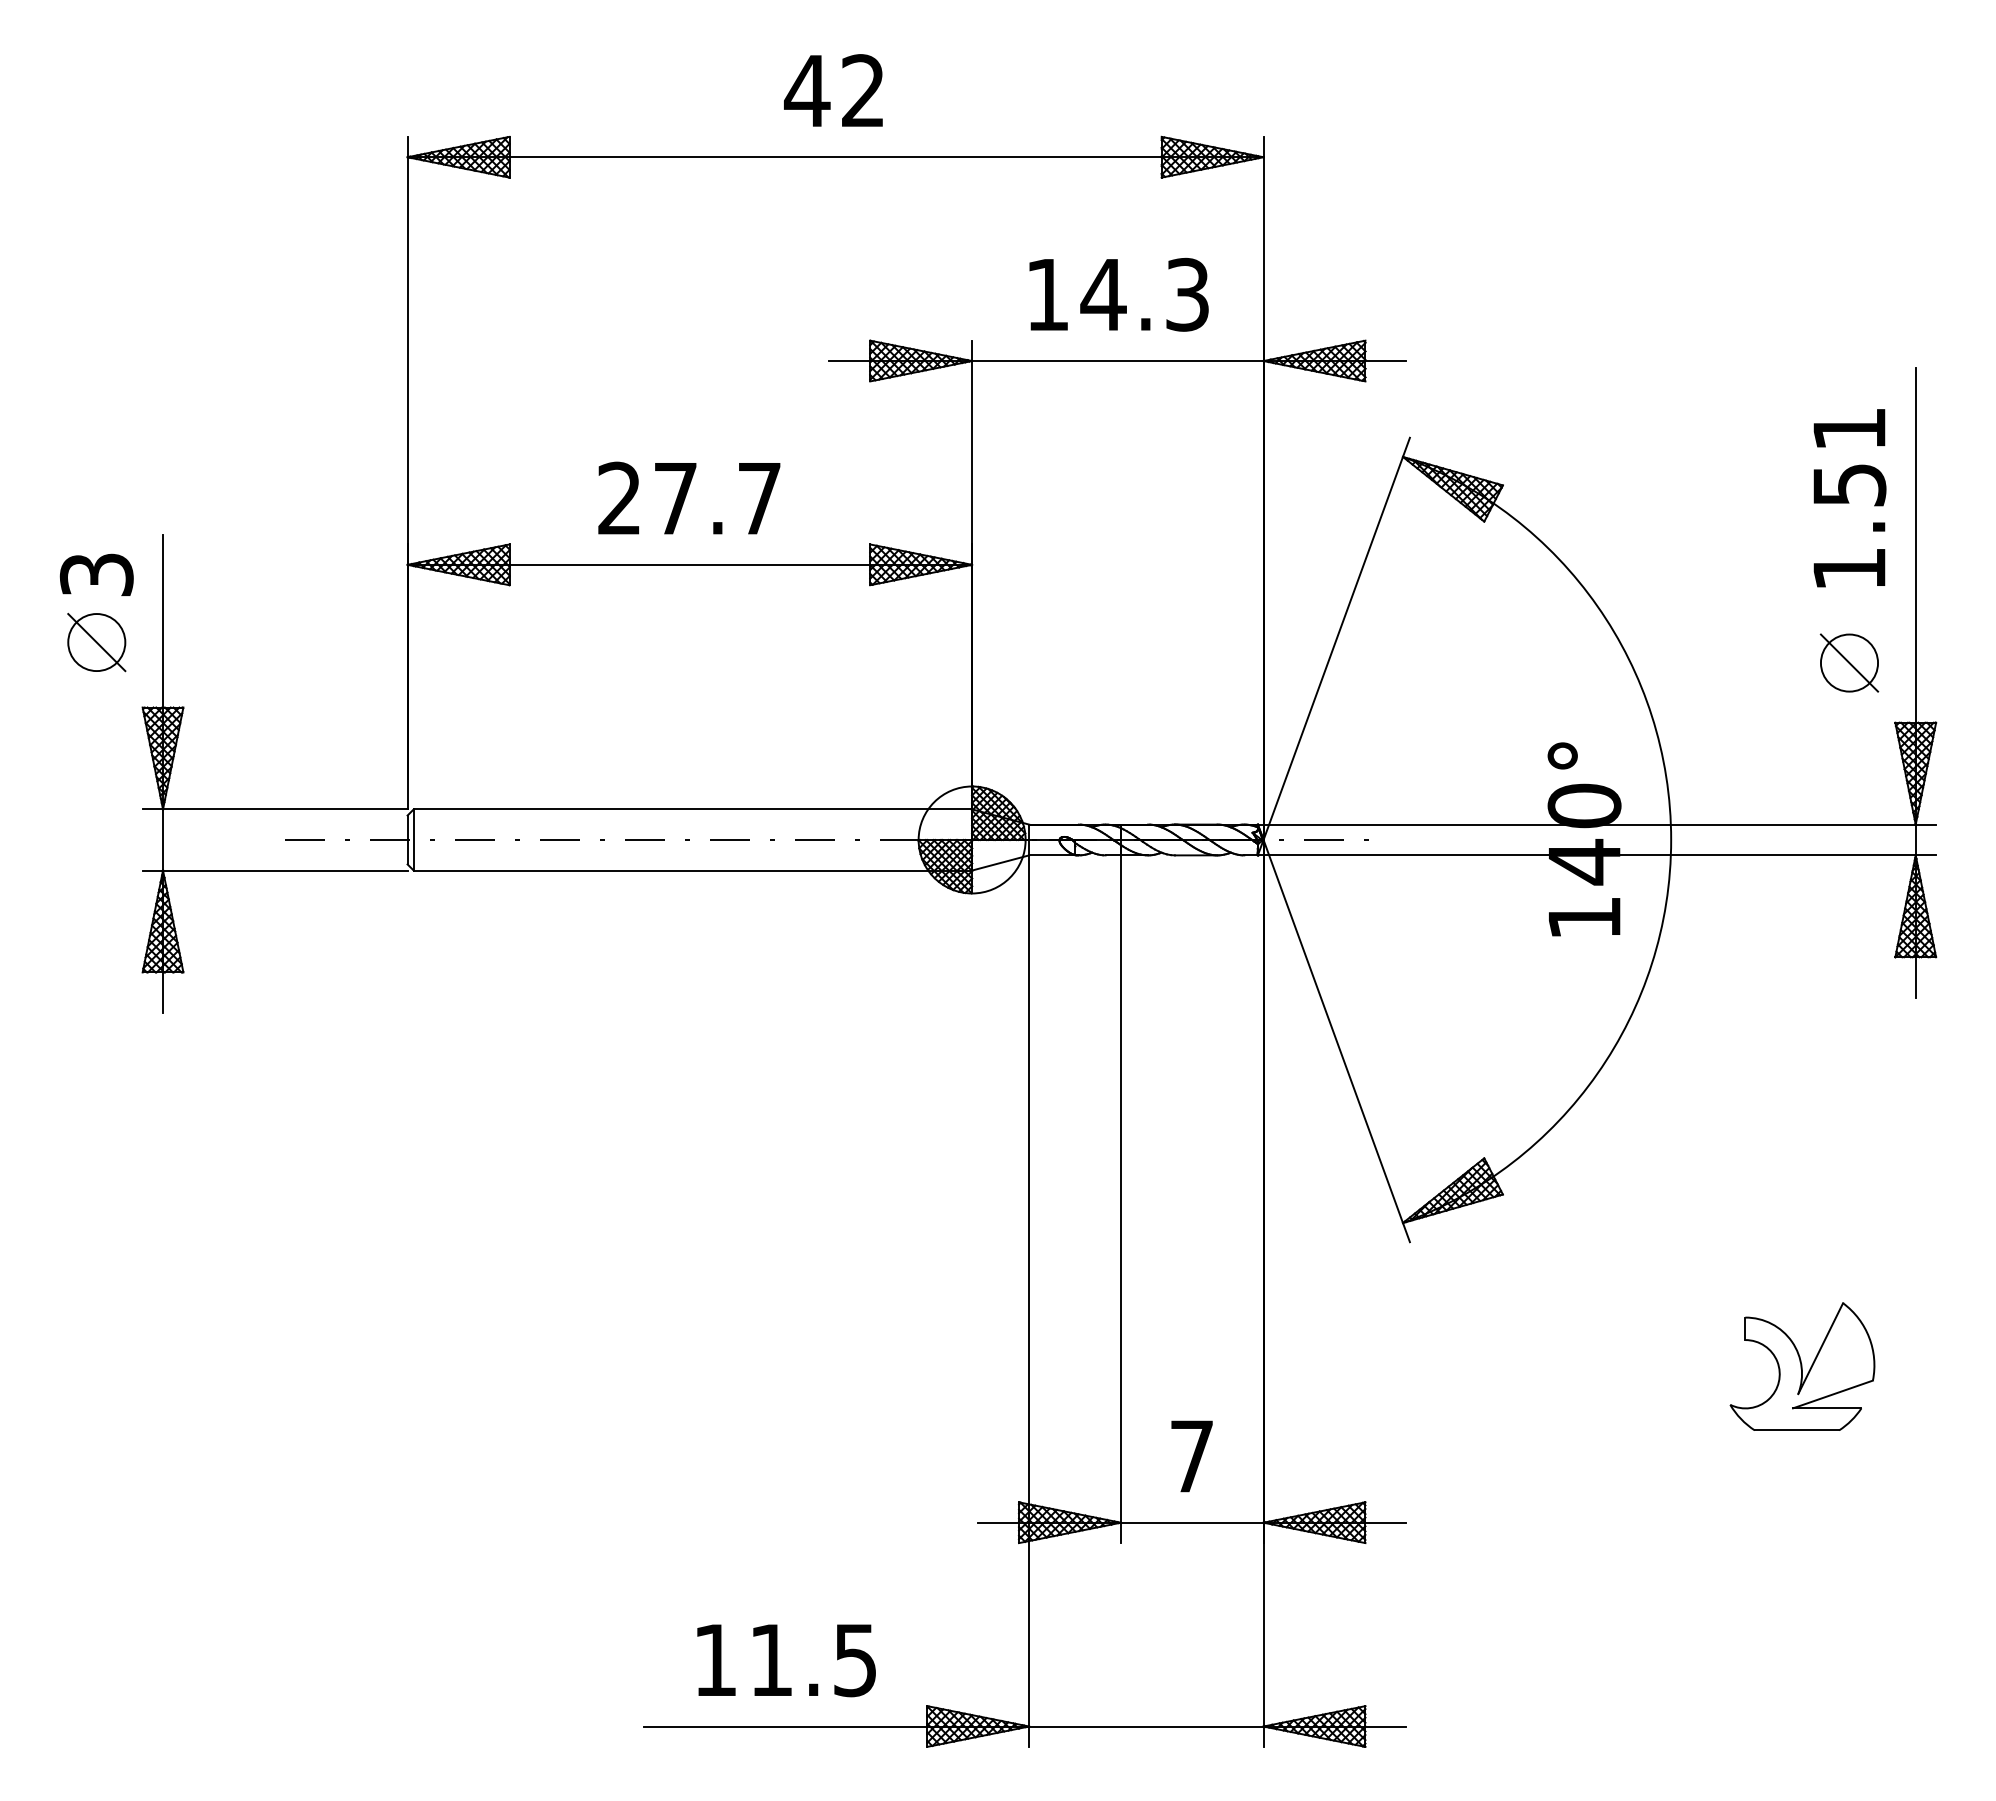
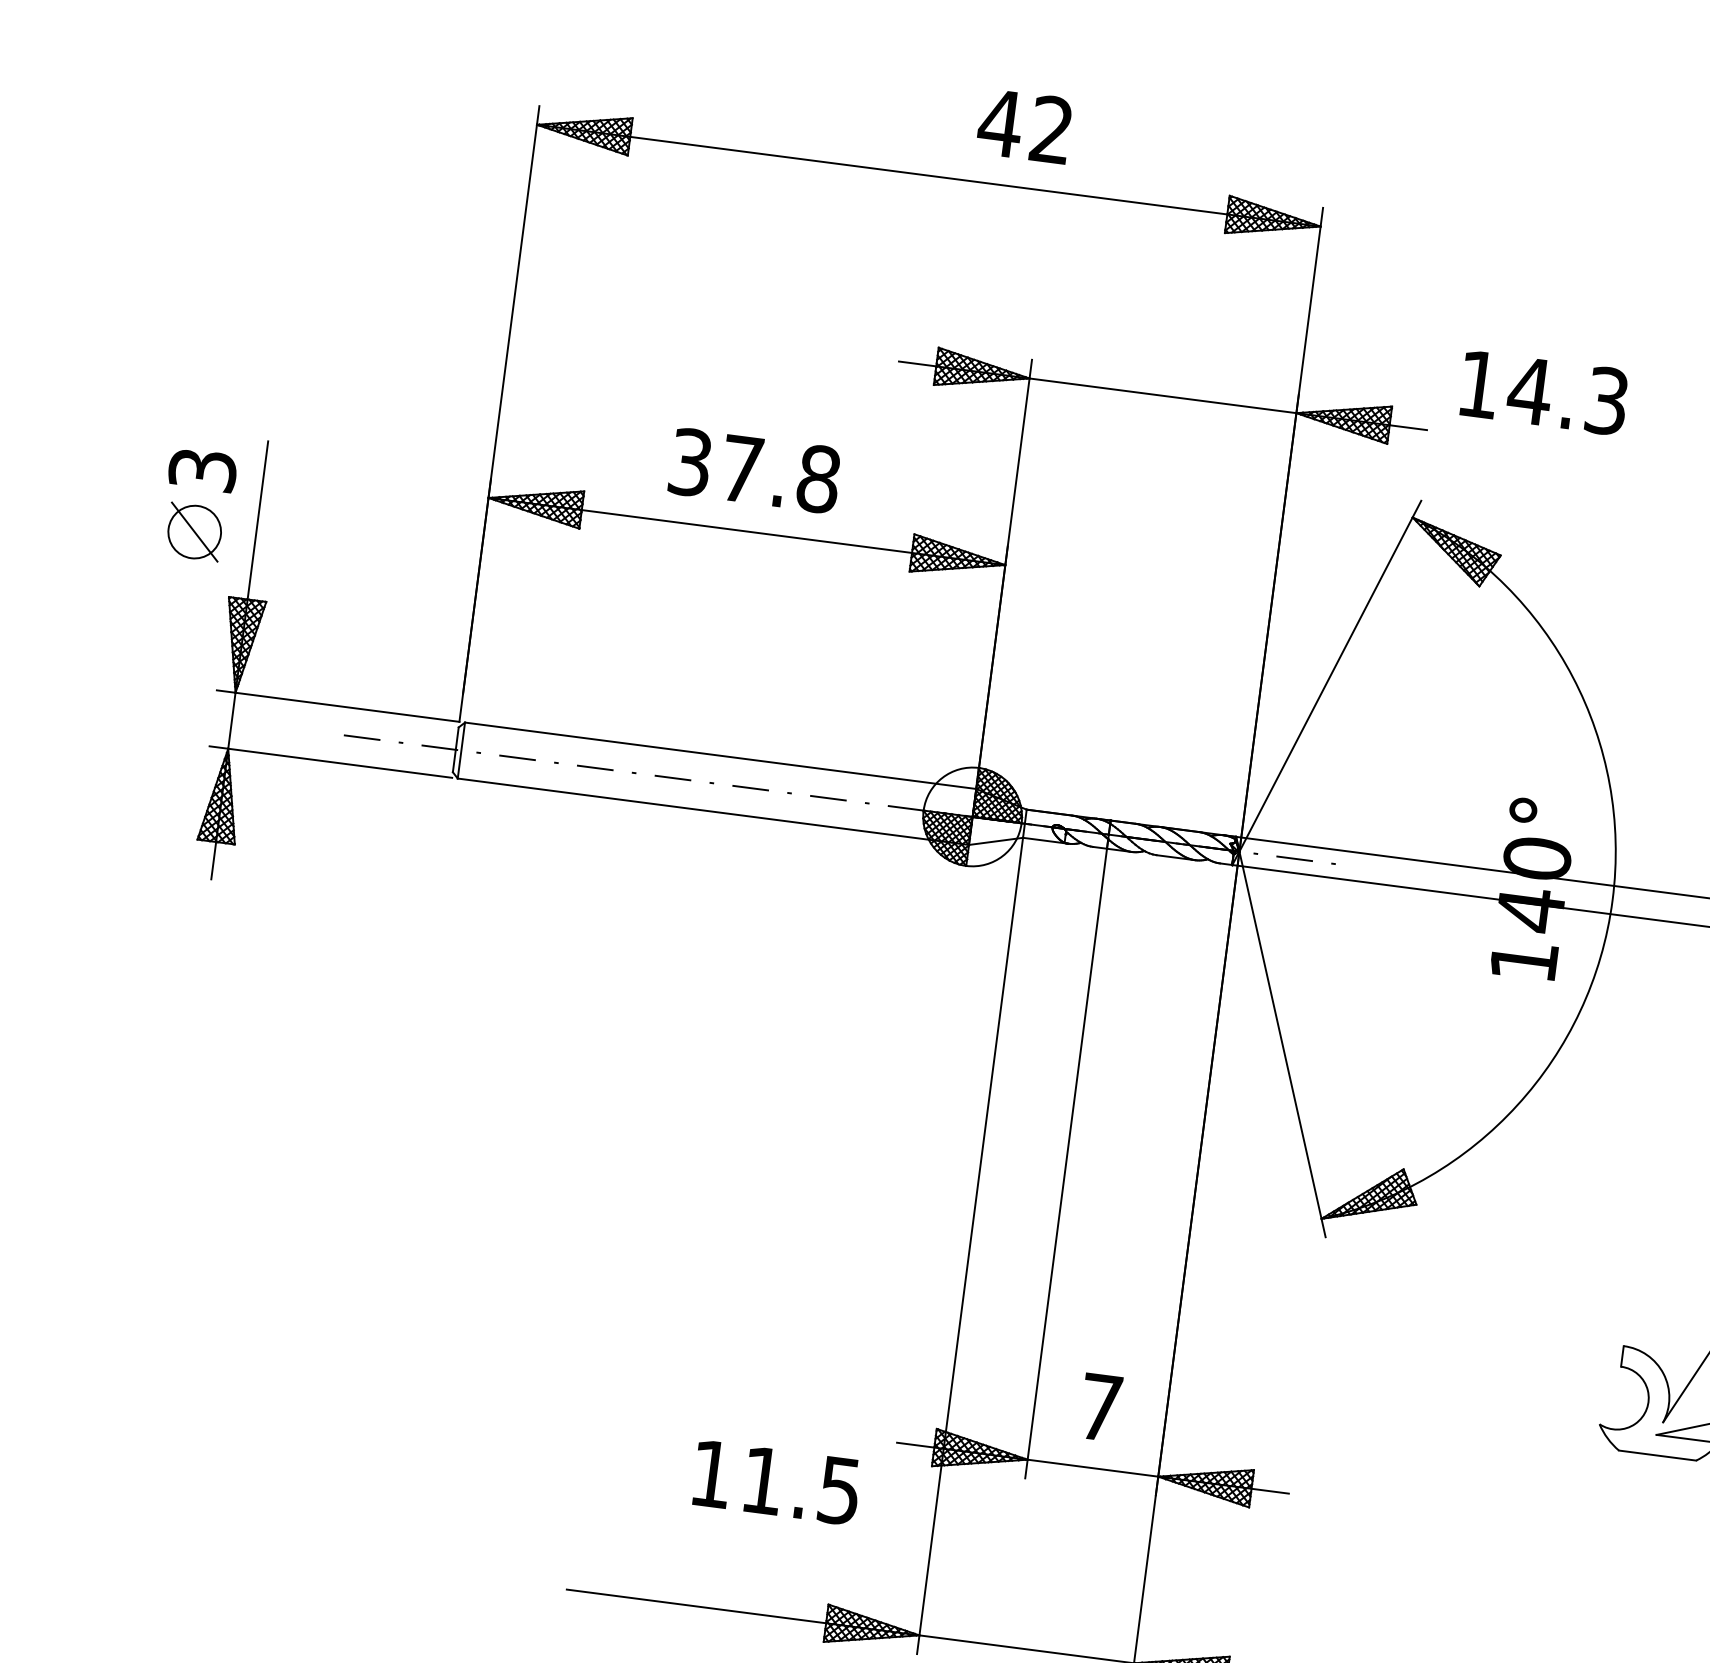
text: (833, 90) -> (1024, 125), moved
text: (1118, 294) -> (1543, 392), moved
text: (689, 498) -> (754, 470), 27.7 -> 37.8
text: (786, 1660) -> (776, 1482), moved

